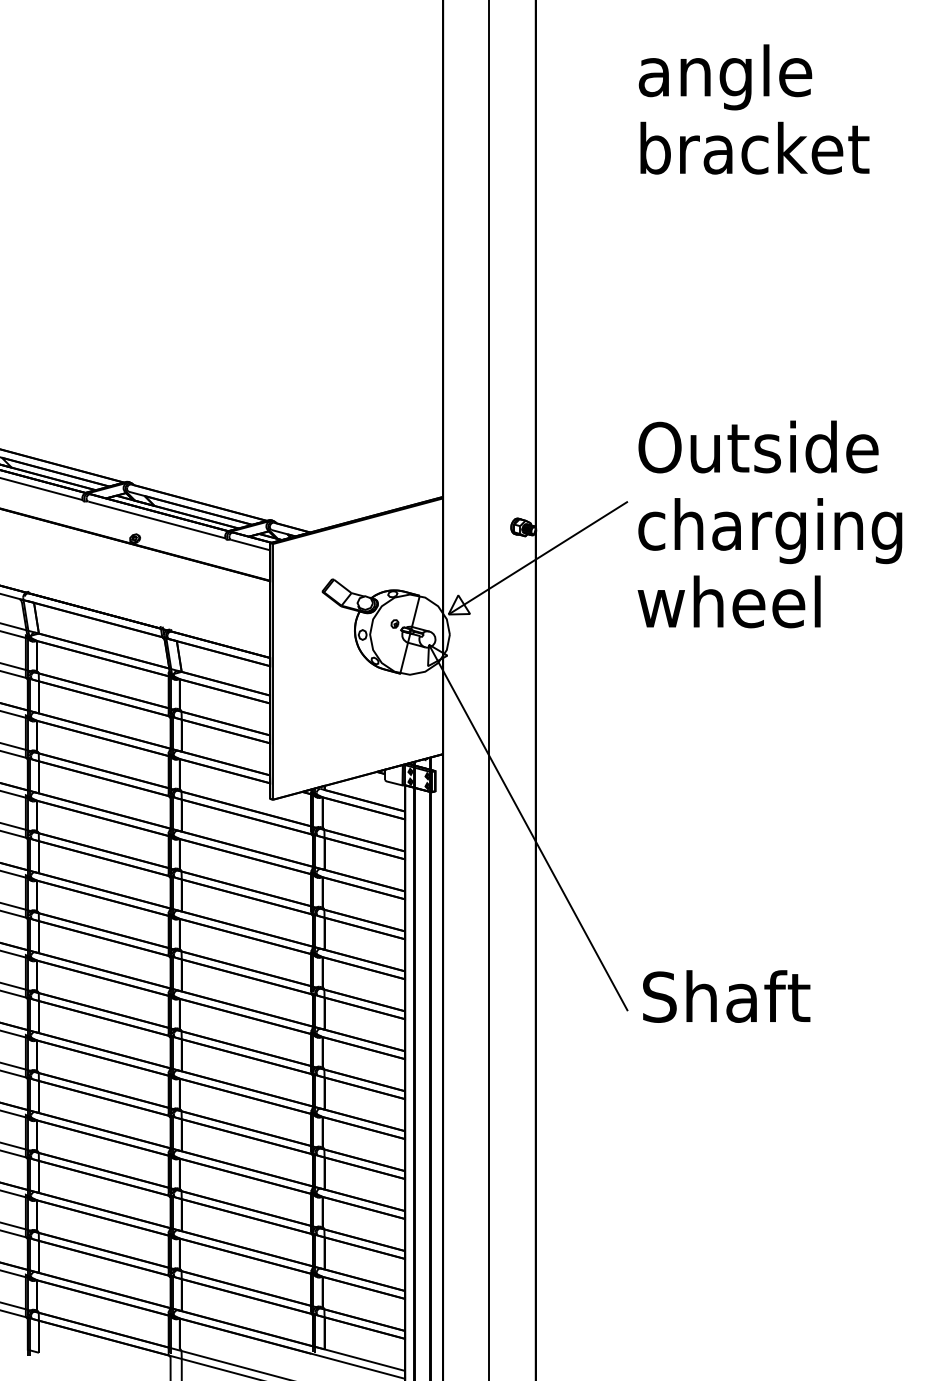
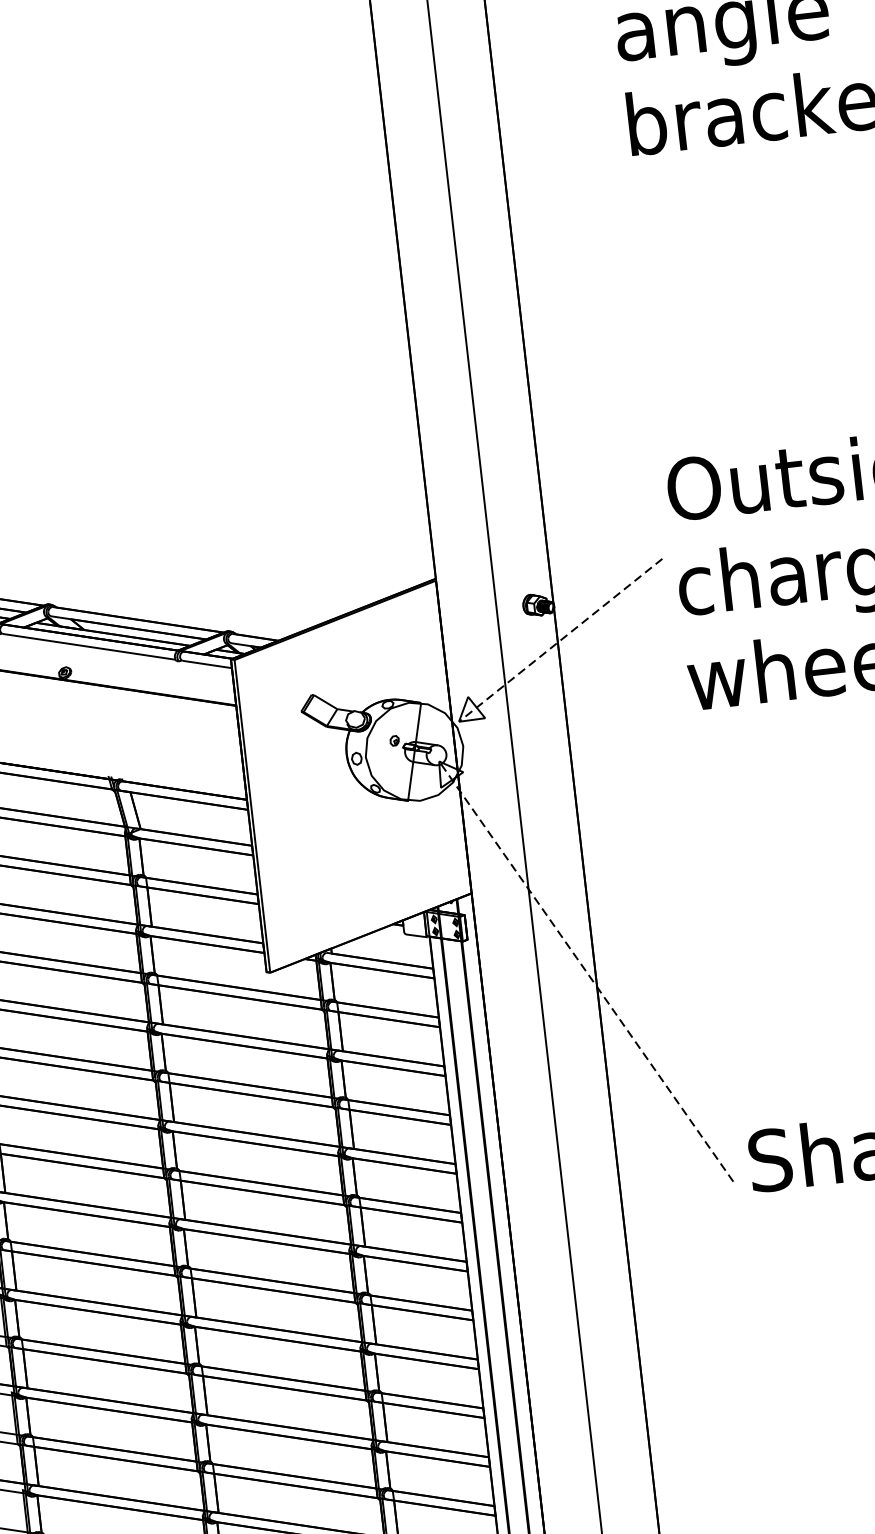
line: (538, 558) -> (561, 640), solid -> dashed
line: (528, 827) -> (586, 971), solid -> dashed

